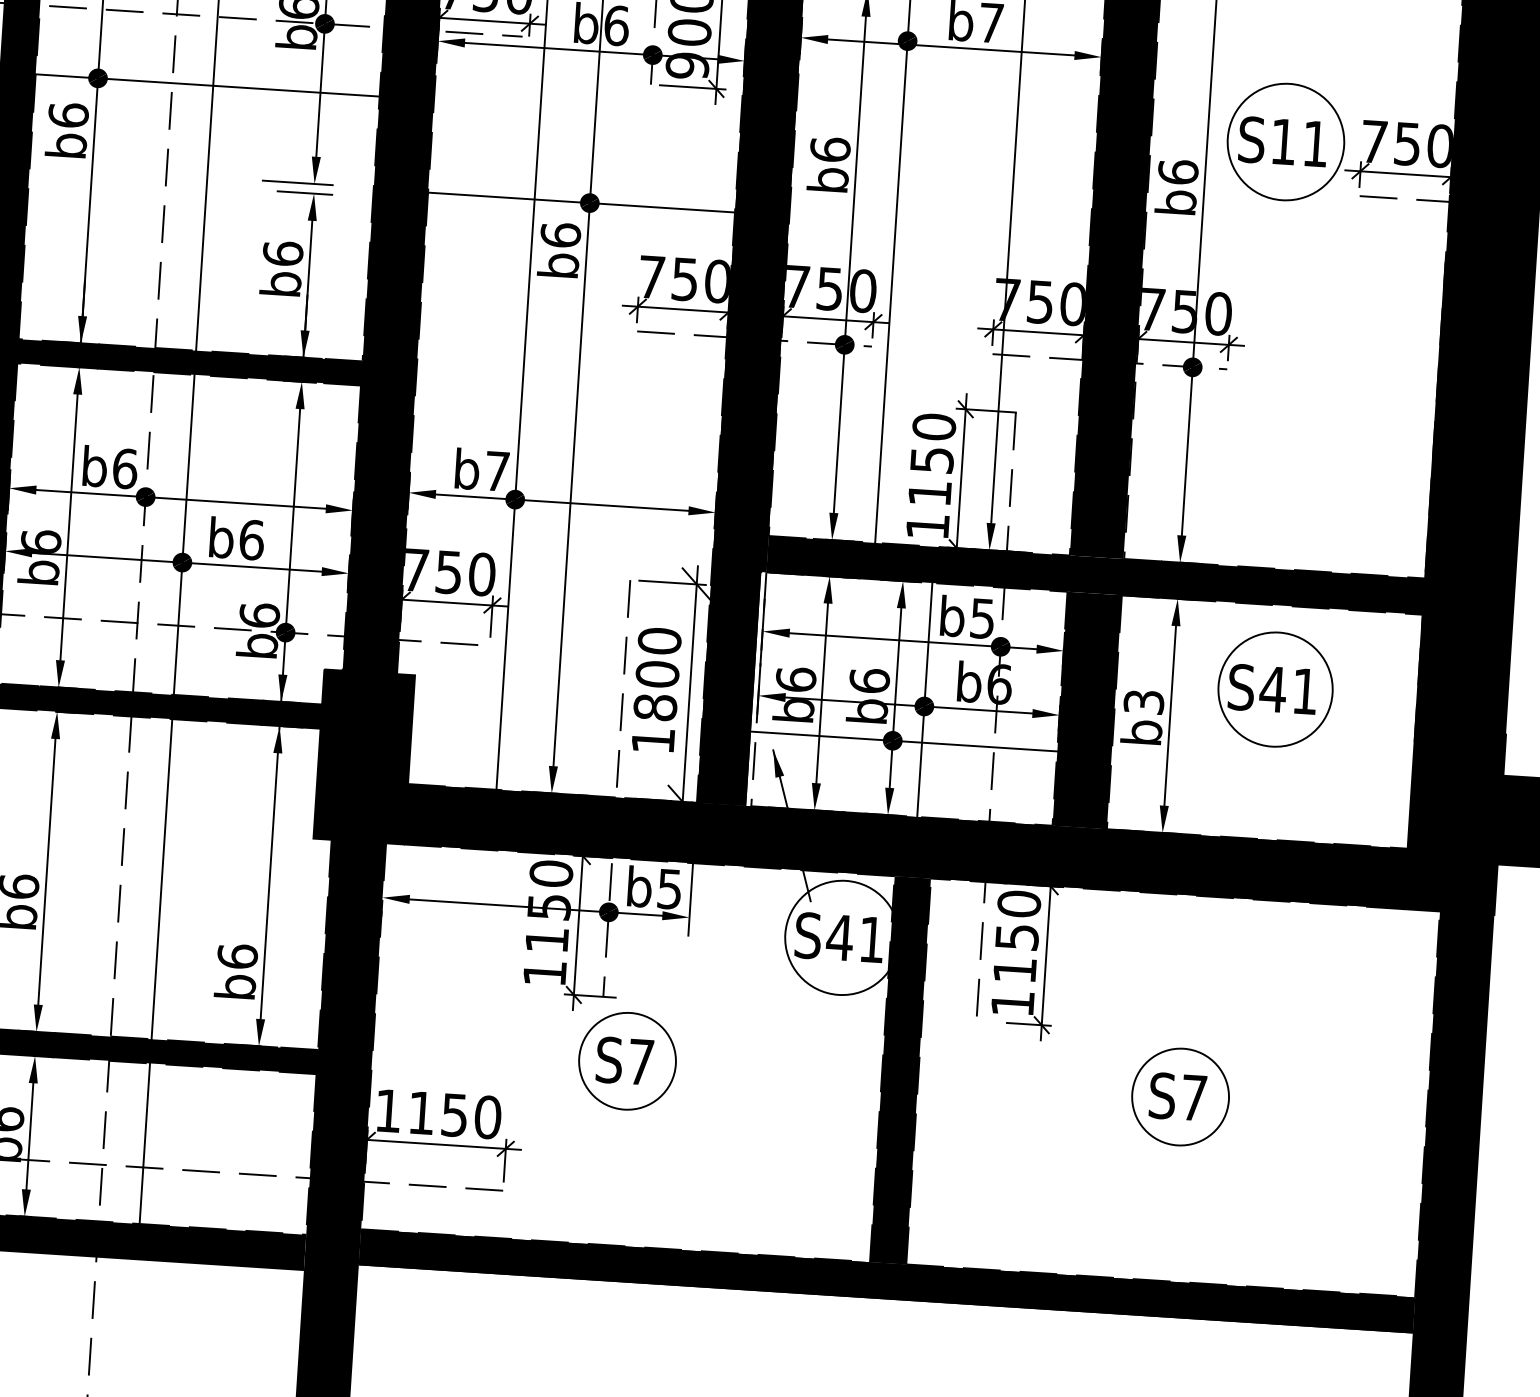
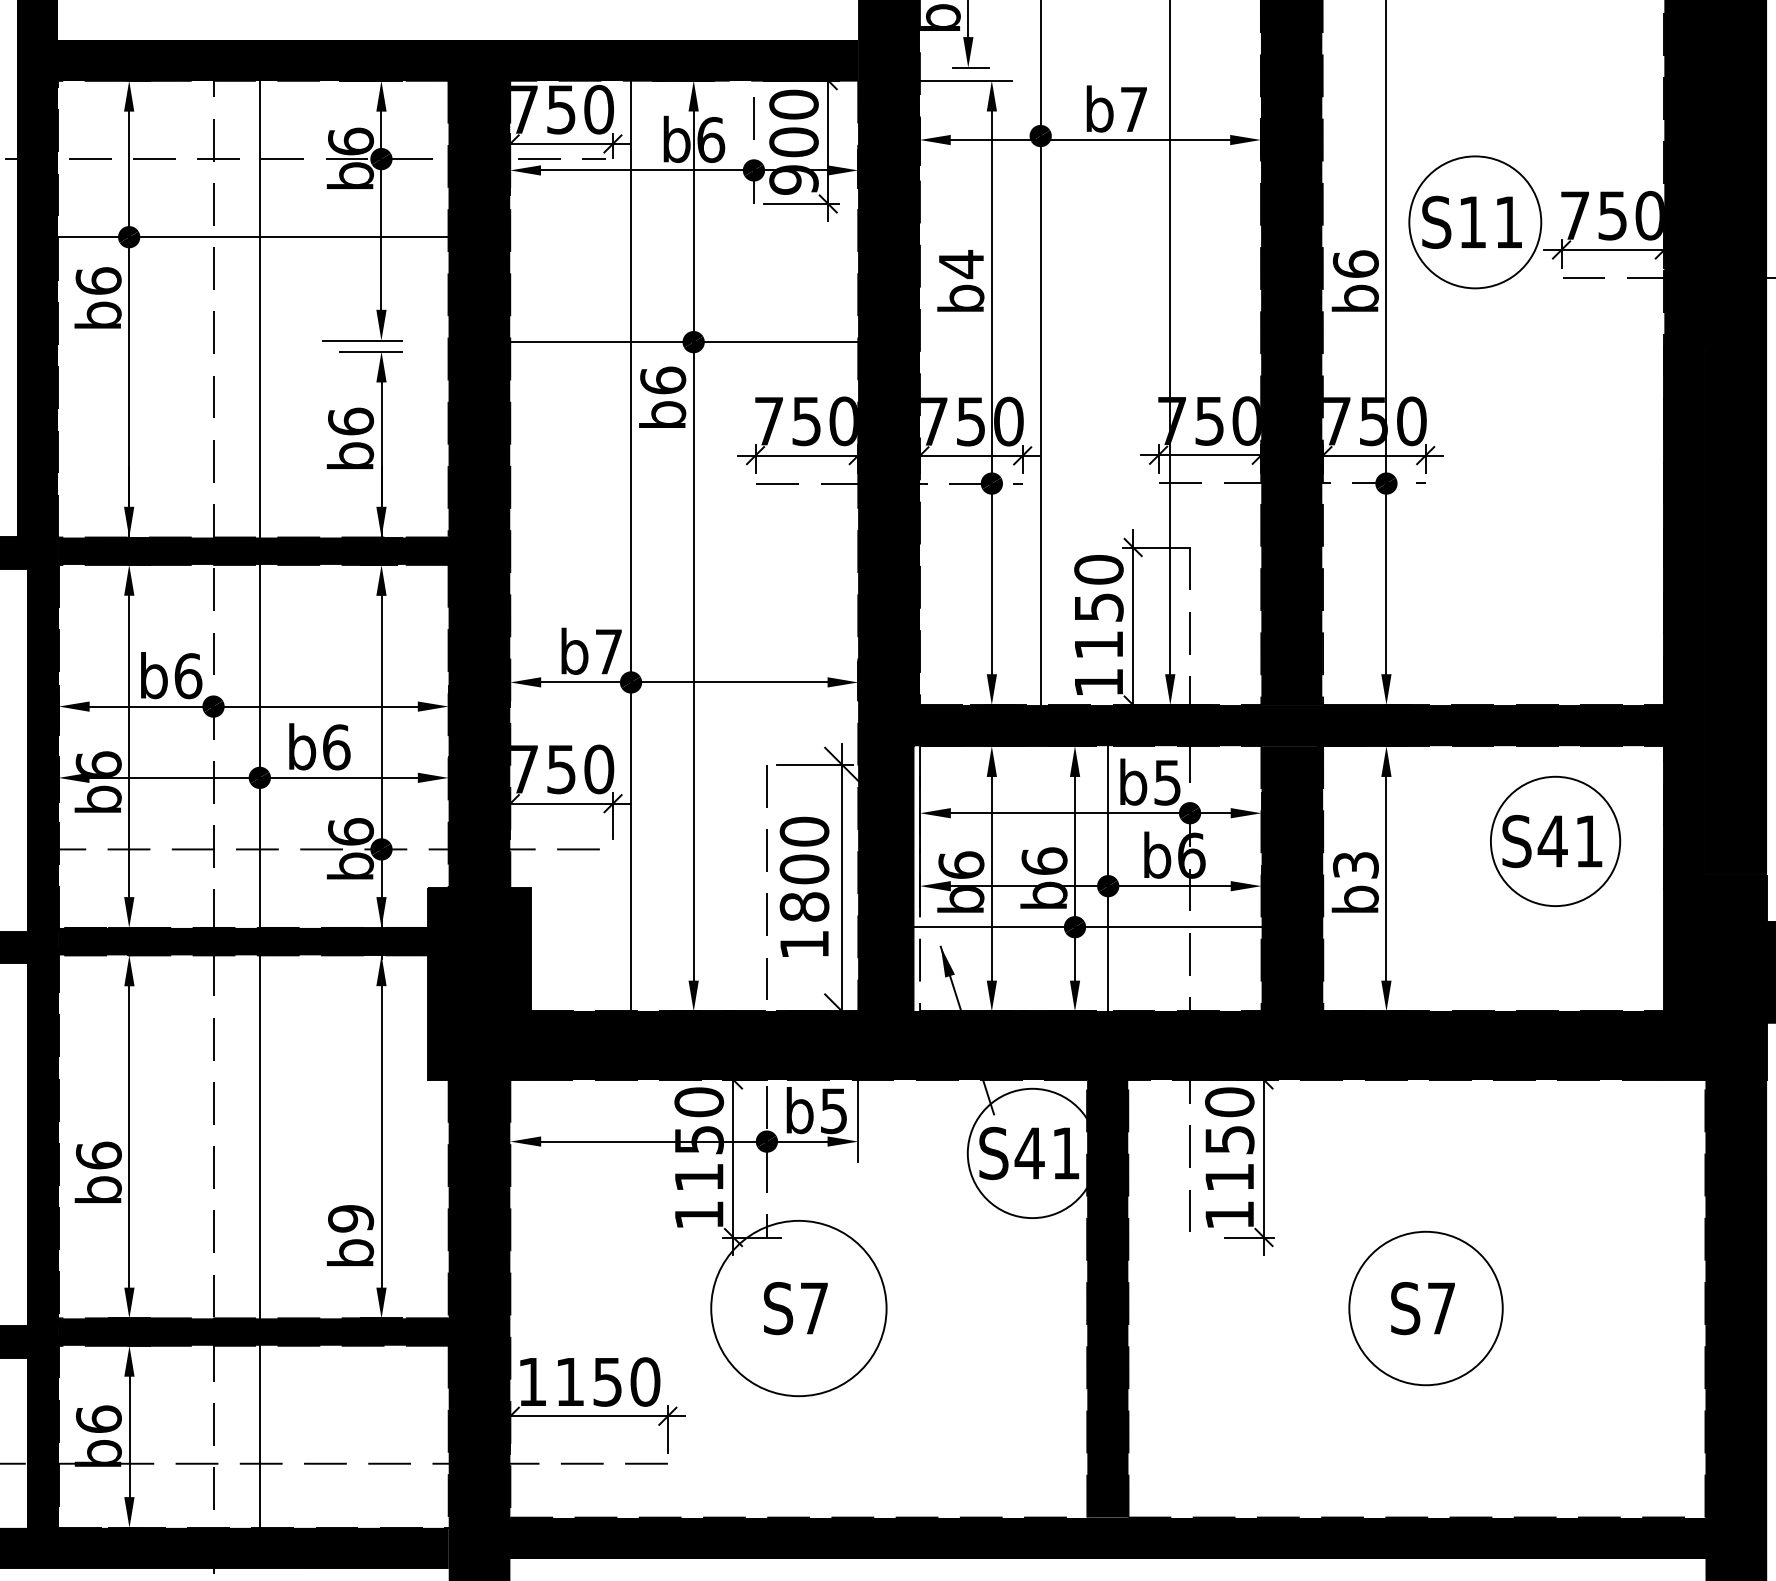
text: (830, 149) -> (961, 264), b6 -> b4
part: (1275, 688) -> (1555, 840), moved
text: (238, 956) -> (351, 1218), b6 -> b9
circle: (627, 1061) -> (798, 1308), size x1.6
circle: (1180, 1097) -> (1425, 1308), size x1.4

